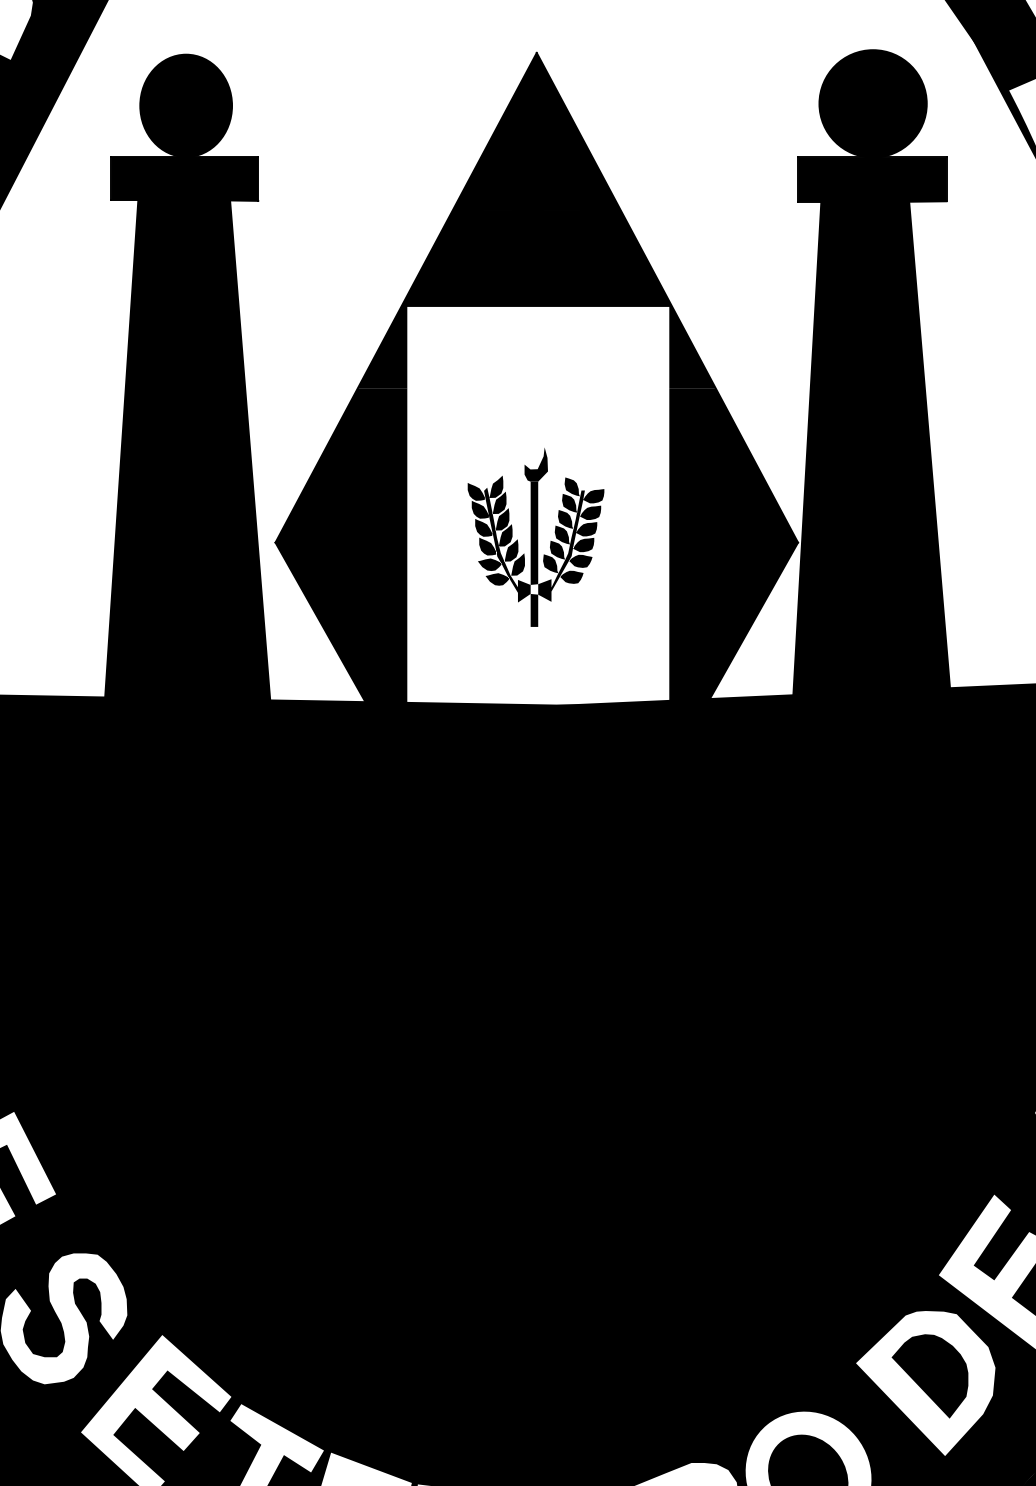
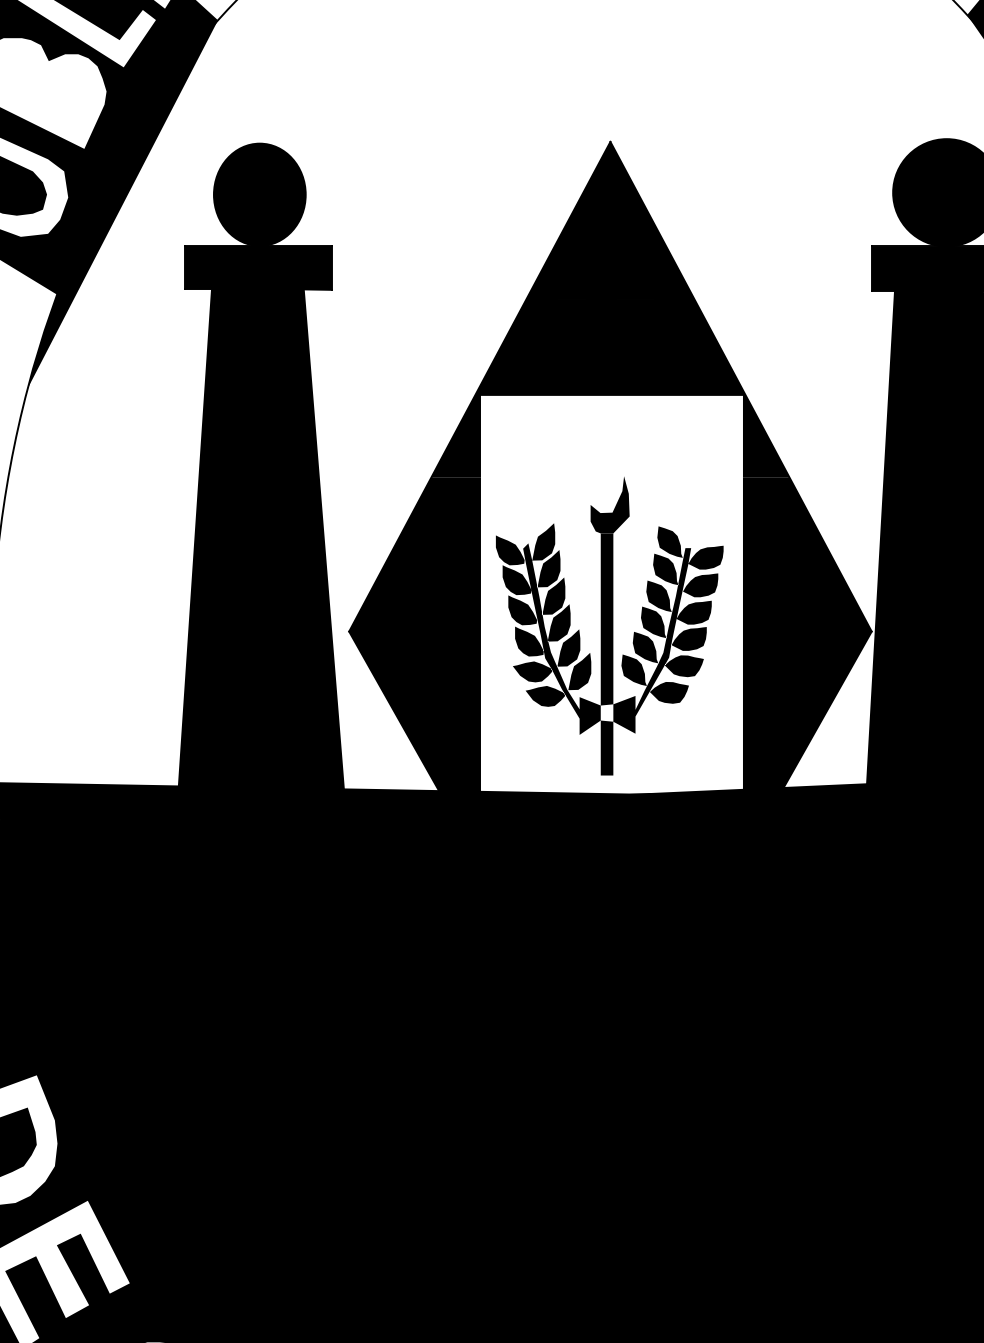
part: (535, 537) -> (609, 626), size x1.67

